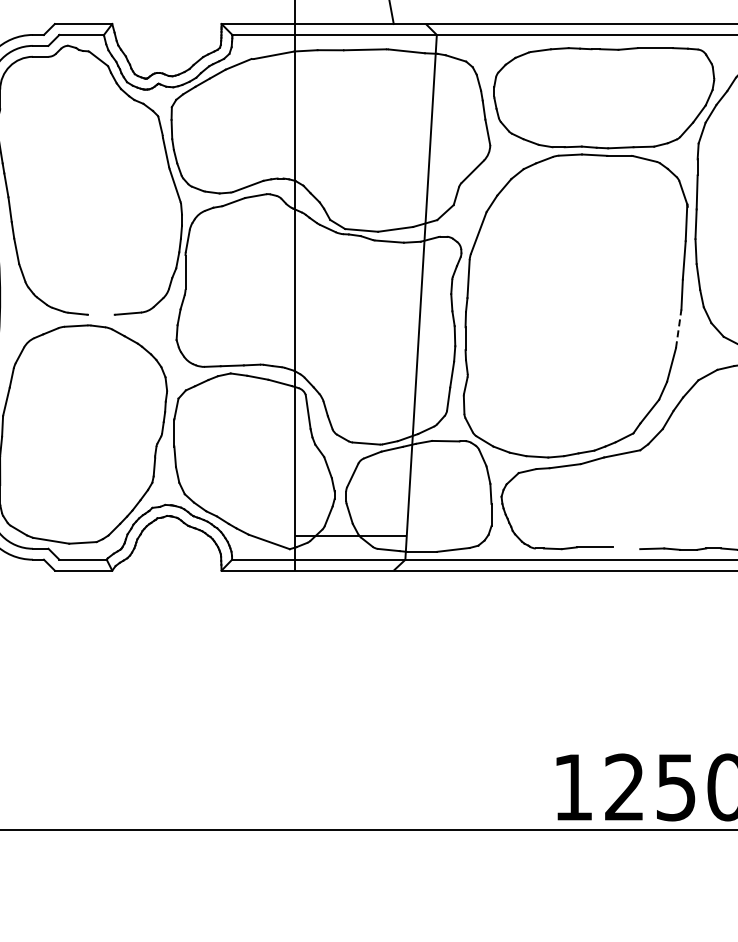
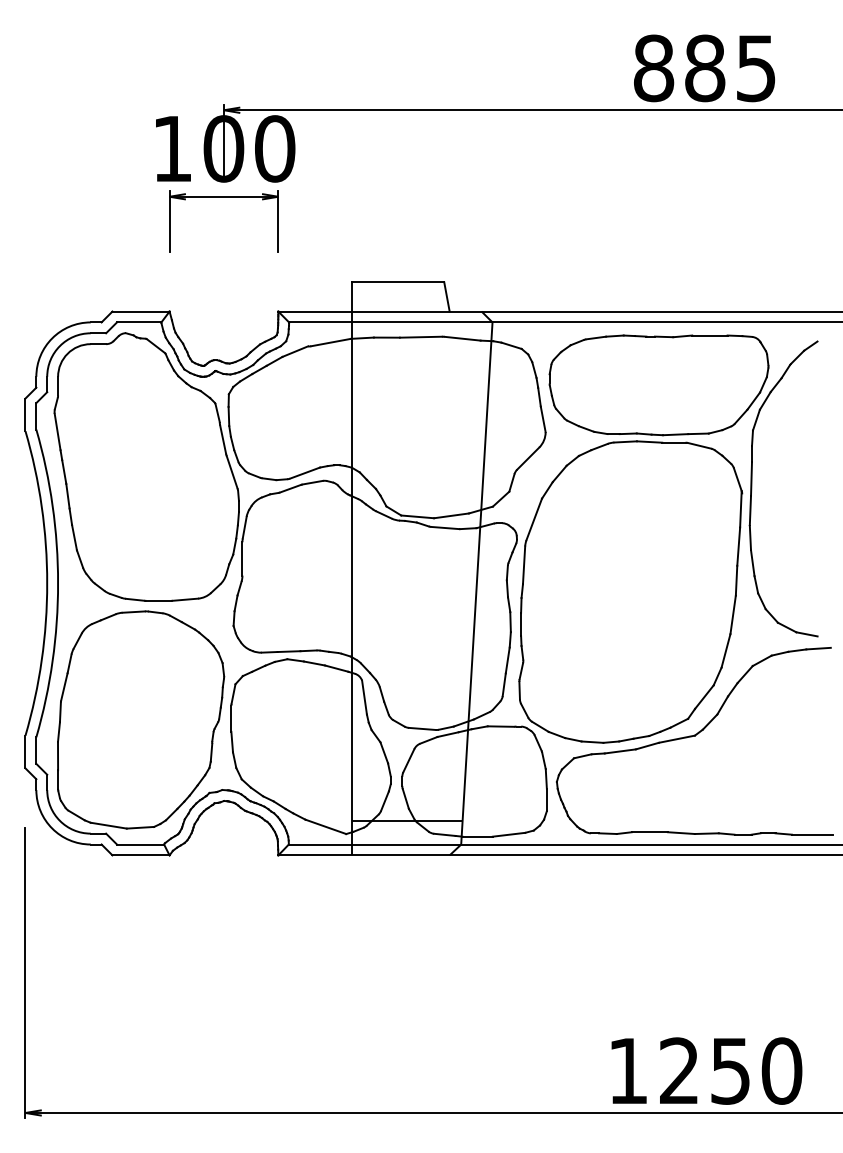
line: (101, 314) -> (158, 600), added
line: (679, 328) -> (733, 614), dashed -> solid
line: (625, 548) -> (680, 833), added

